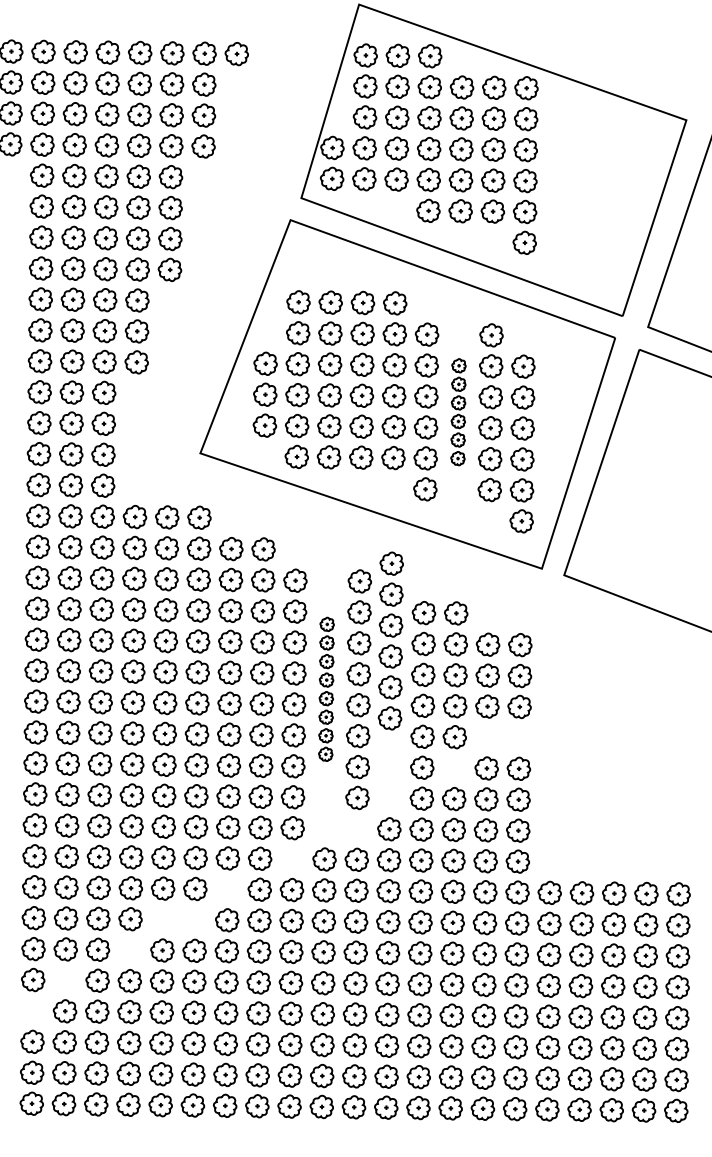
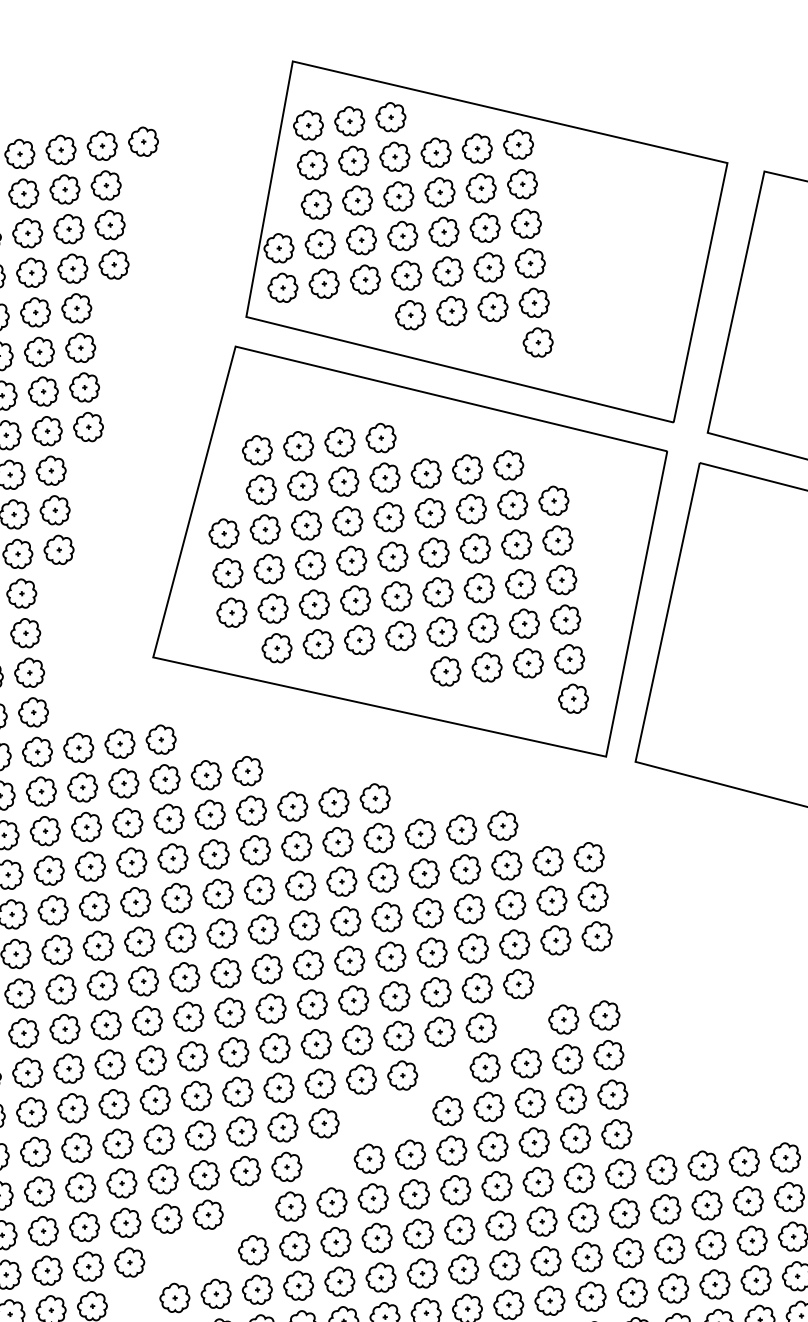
part: (458, 411) -> (477, 567), size x1.67
part: (390, 640) -> (429, 932), moved
part: (326, 689) -> (347, 941), size x1.67

